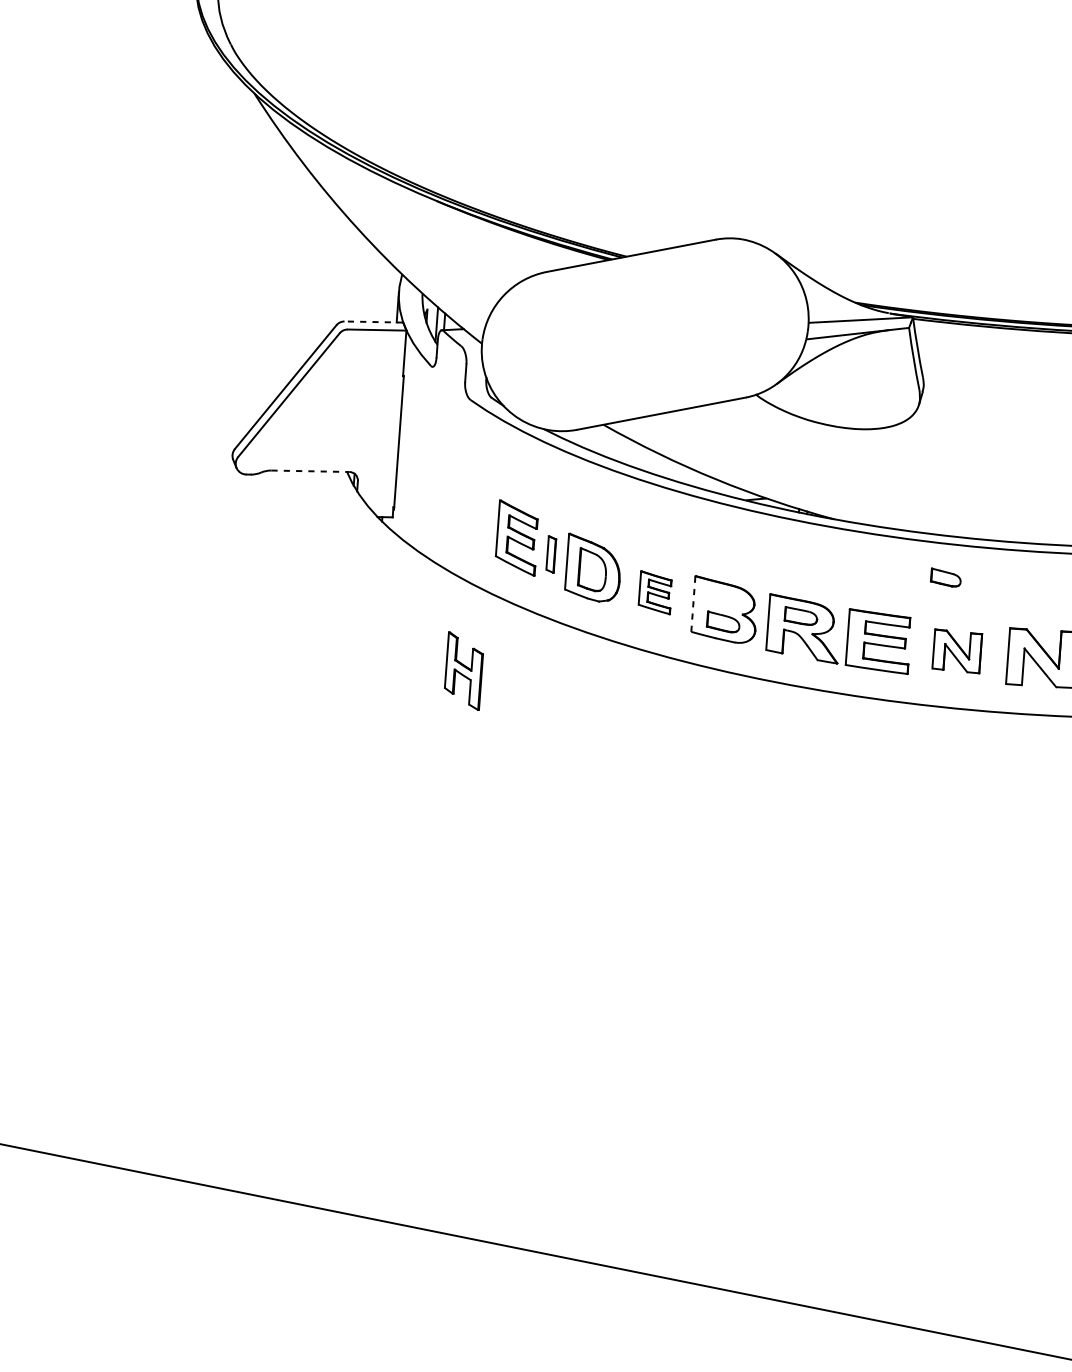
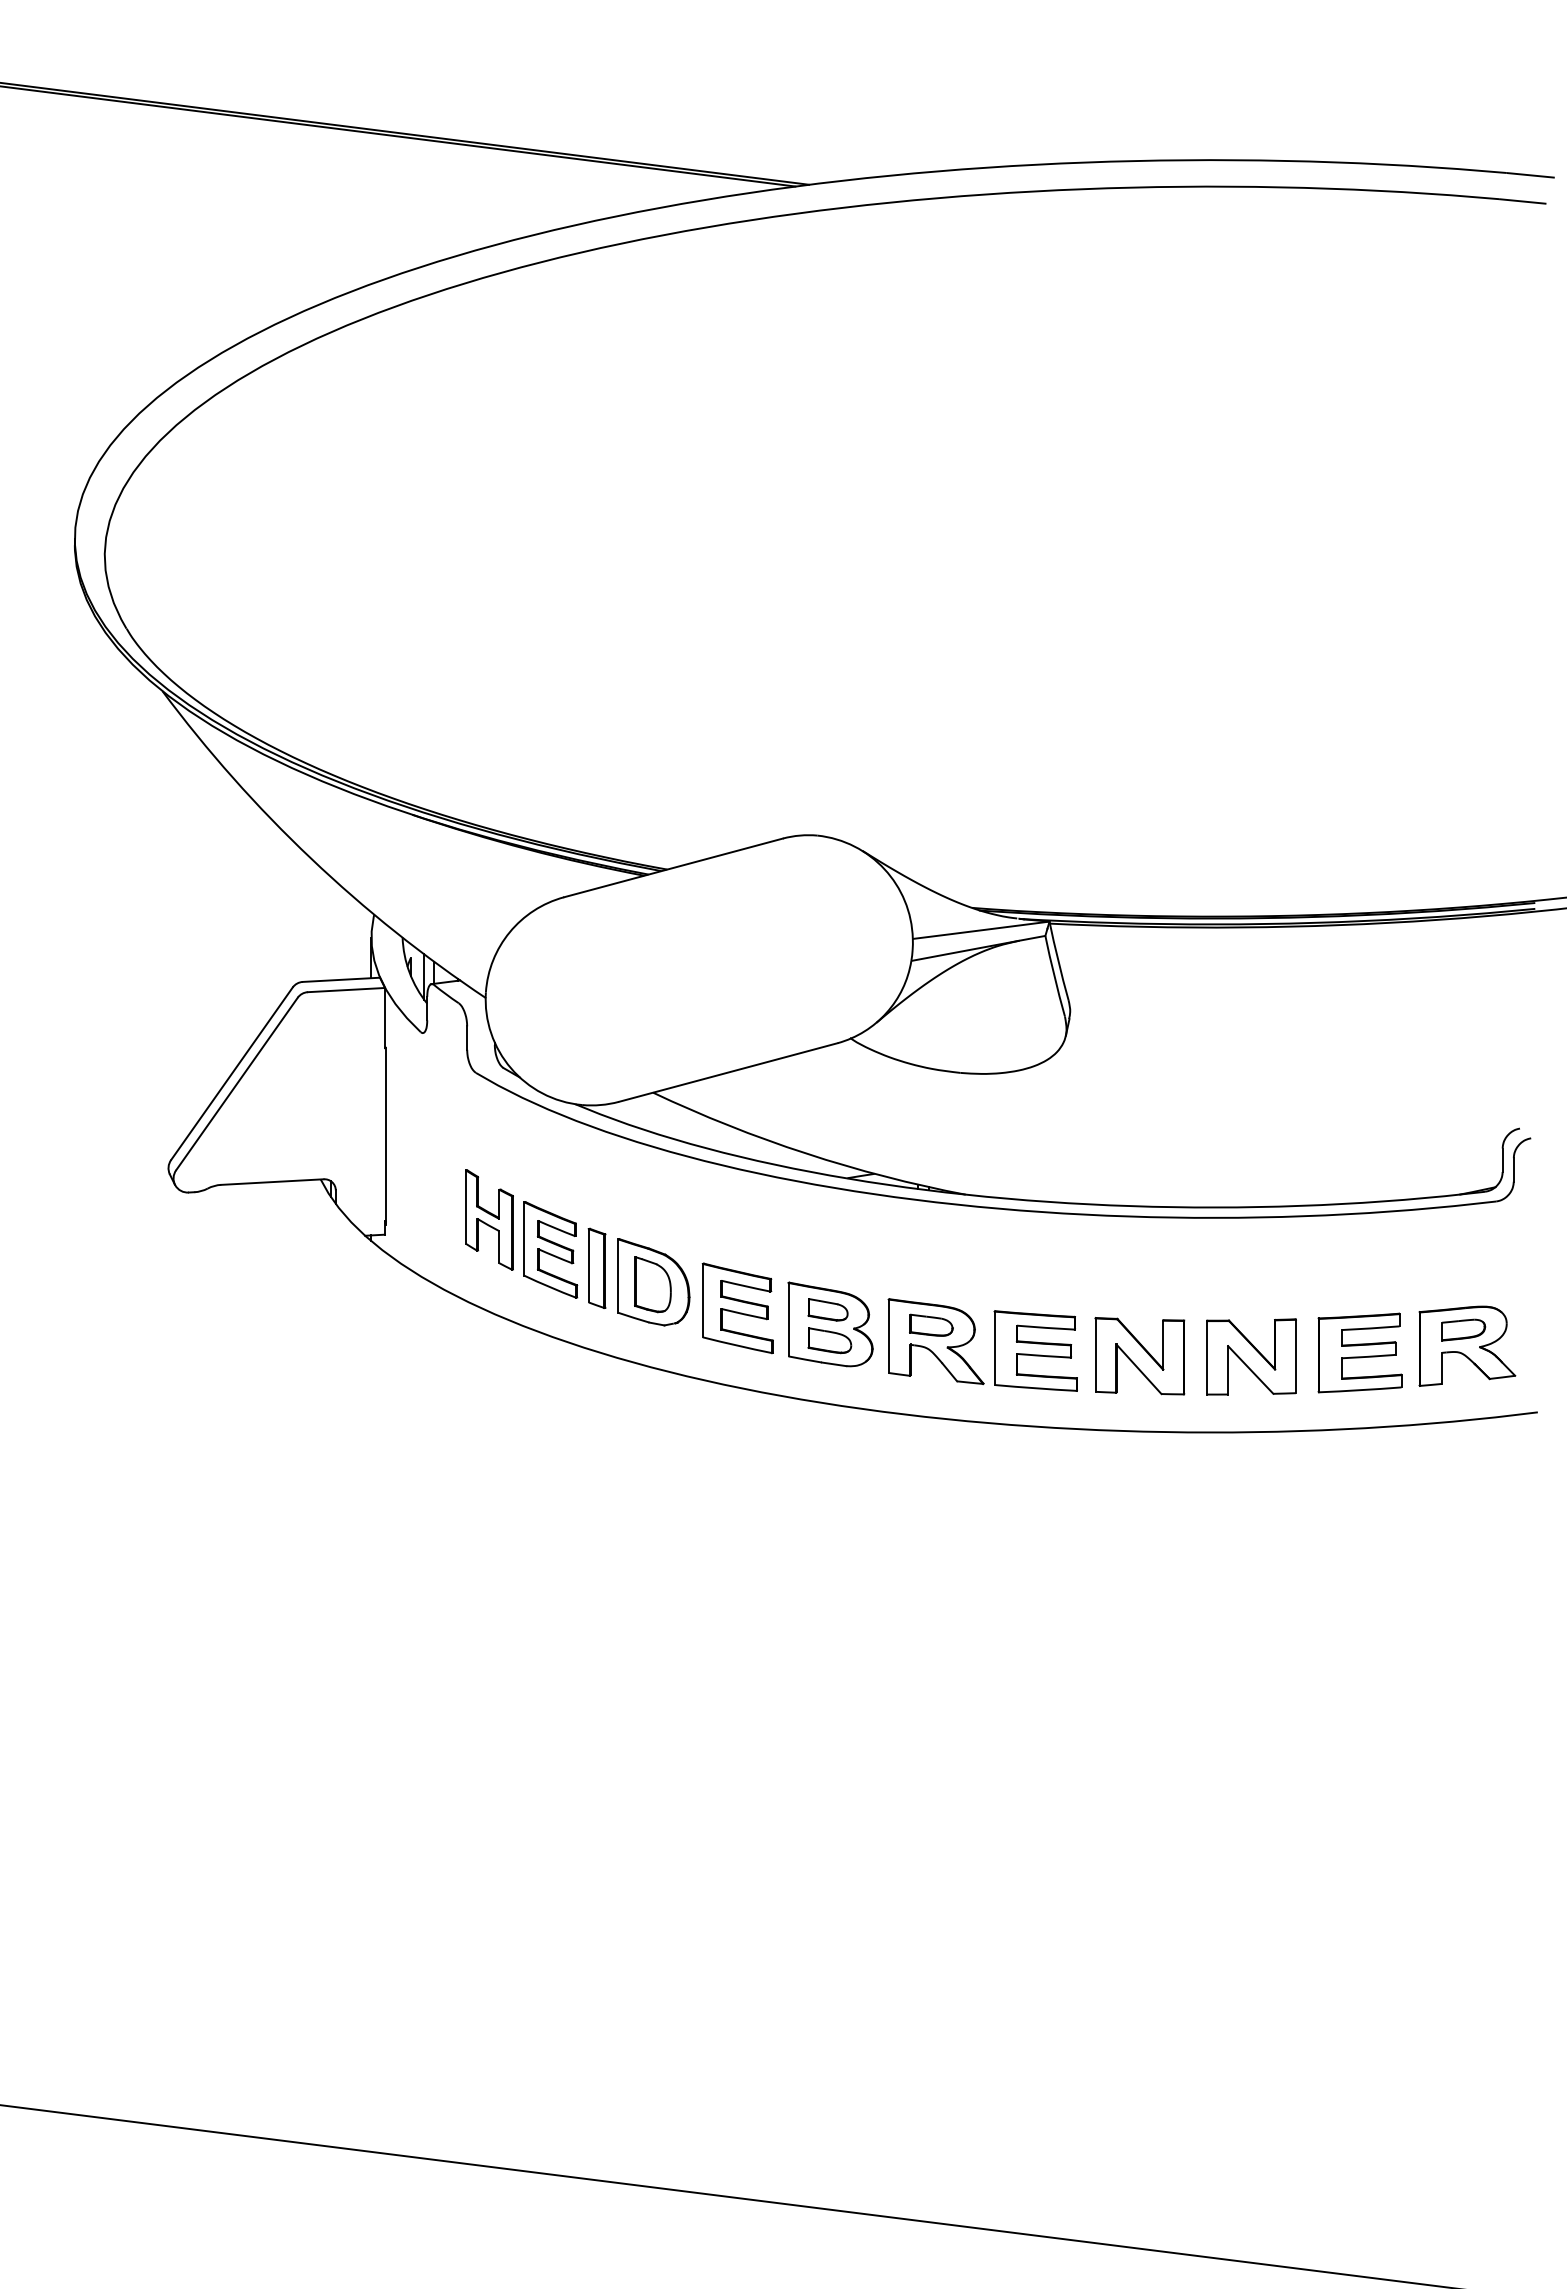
line: (373, 321) -> (341, 979), dashed -> solid
line: (310, 471) -> (272, 1182), dashed -> solid
part: (550, 553) -> (596, 1267), size x1.67
part: (945, 577) -> (827, 1309), moved
part: (655, 592) -> (737, 1308), size x1.67
line: (693, 603) -> (788, 1319), dashed -> solid
part: (956, 651) -> (1139, 1356), size x1.43
part: (463, 670) -> (489, 1219), moved

